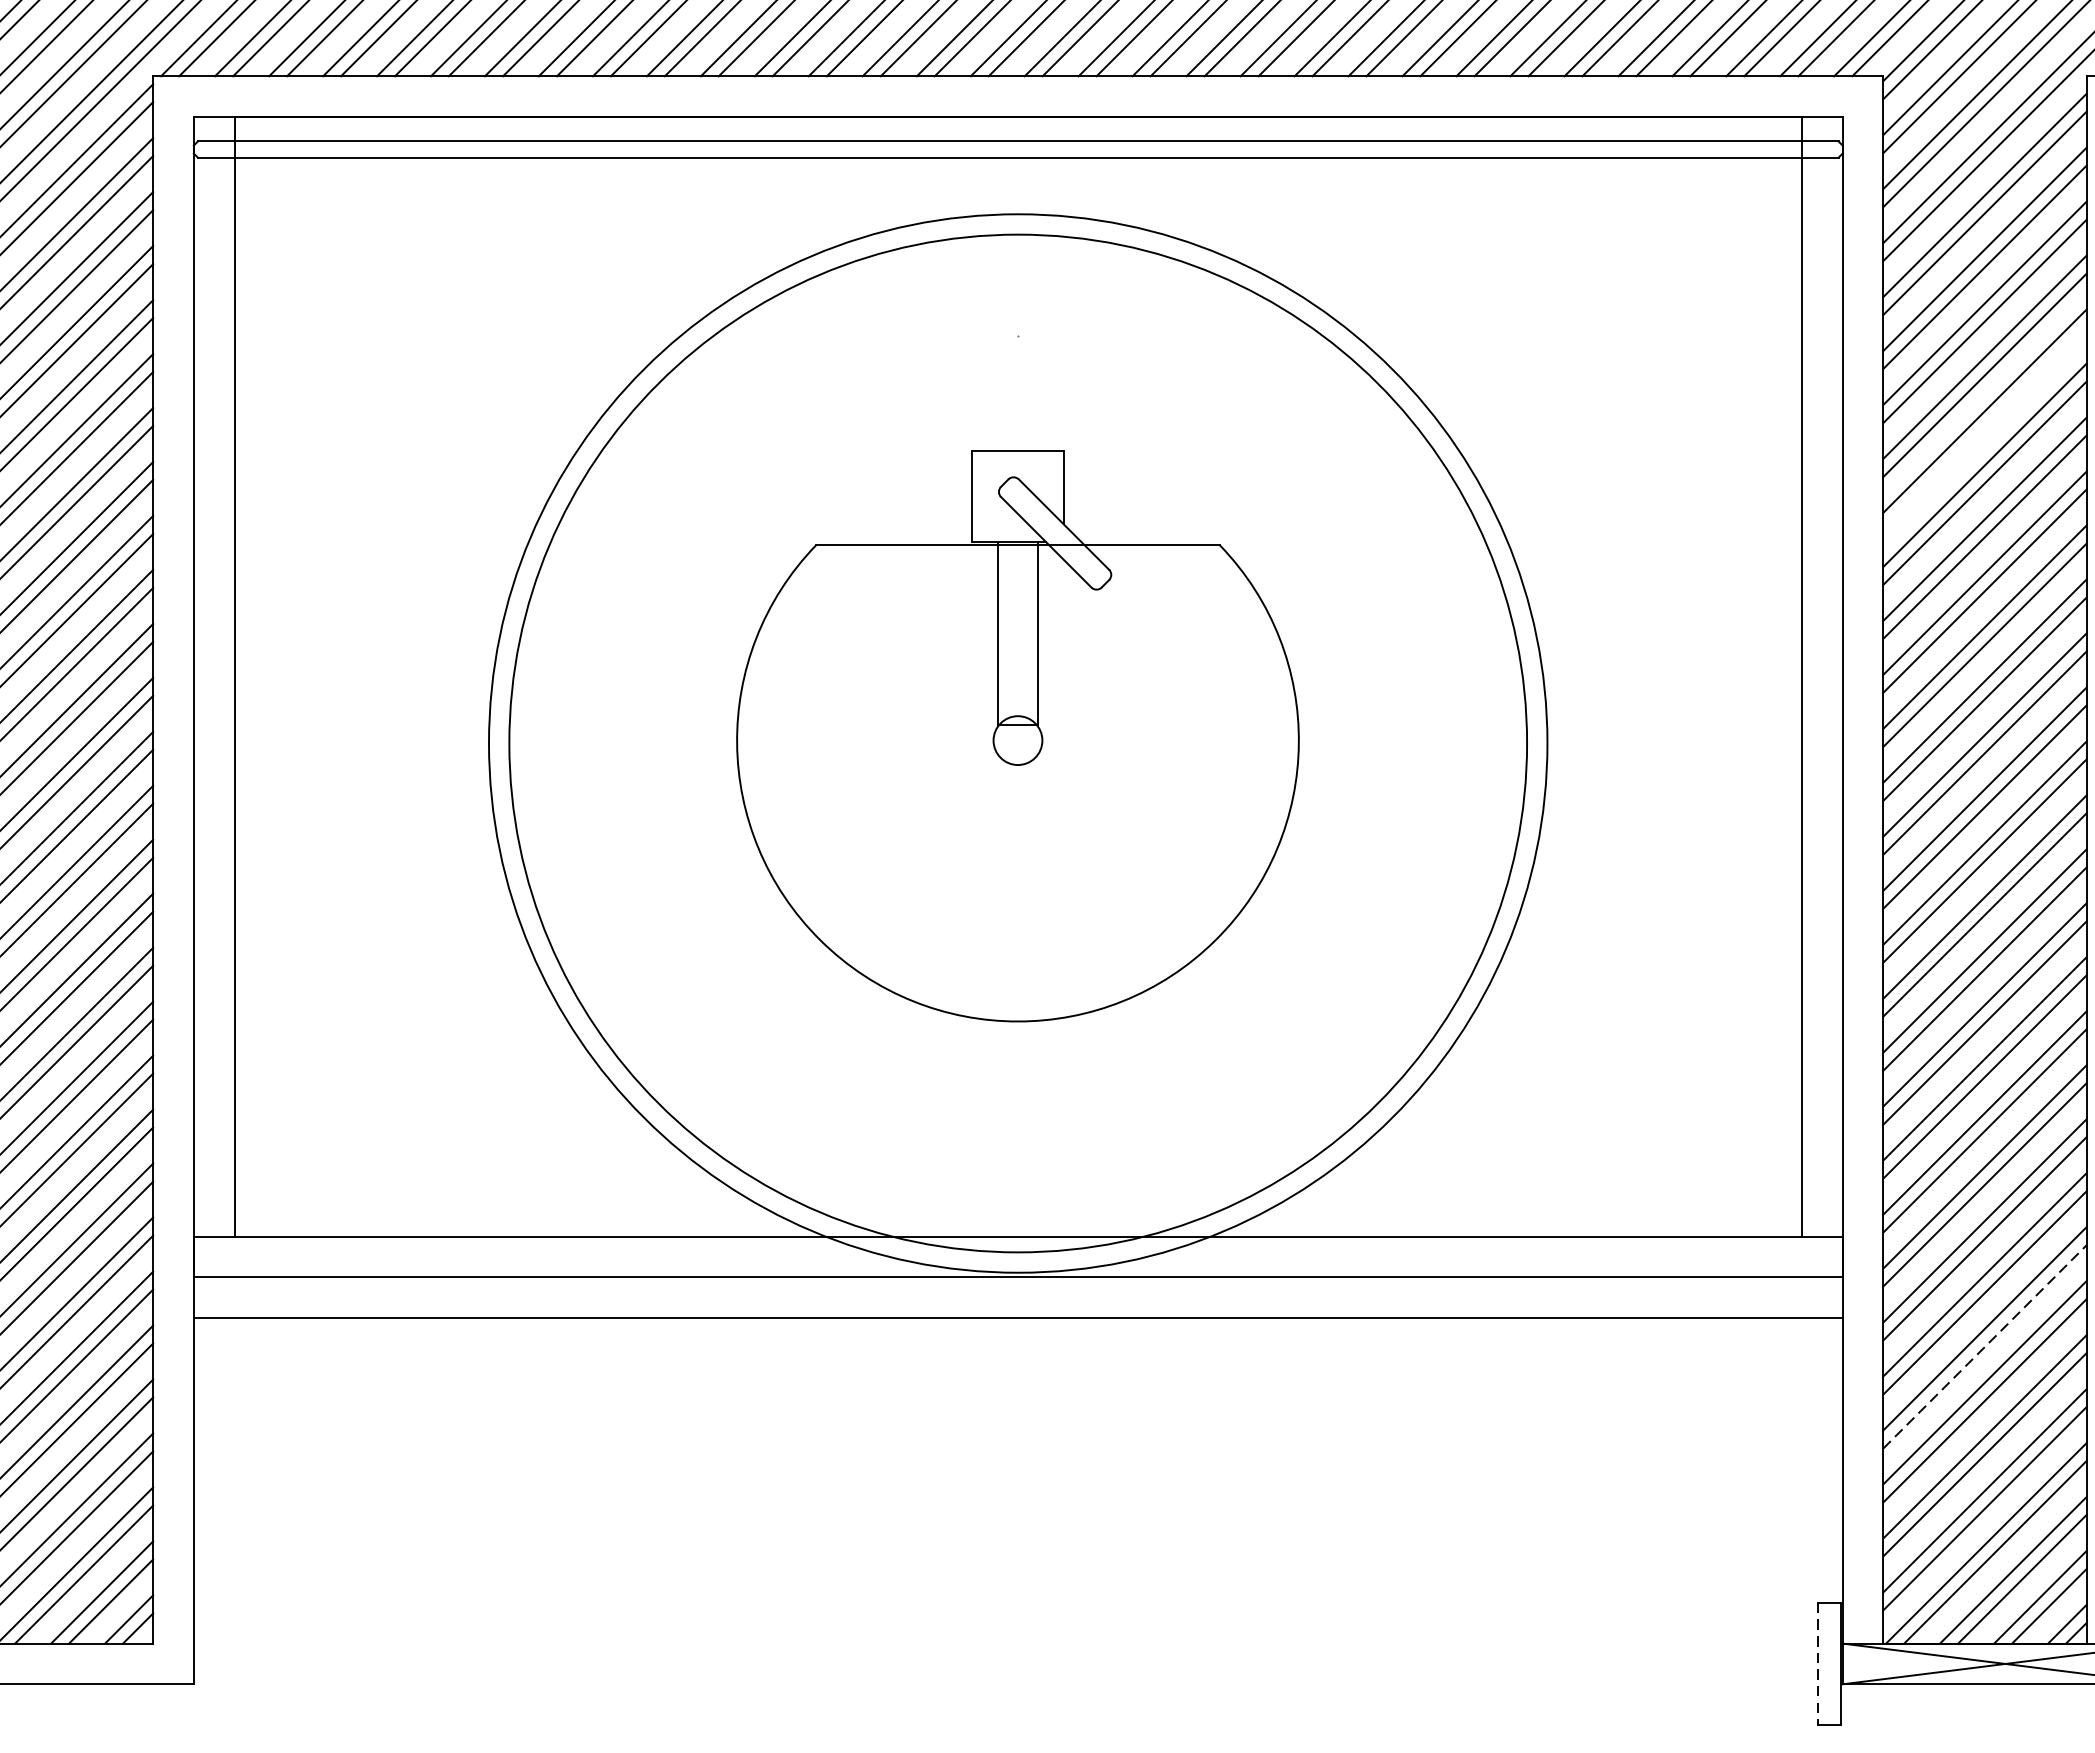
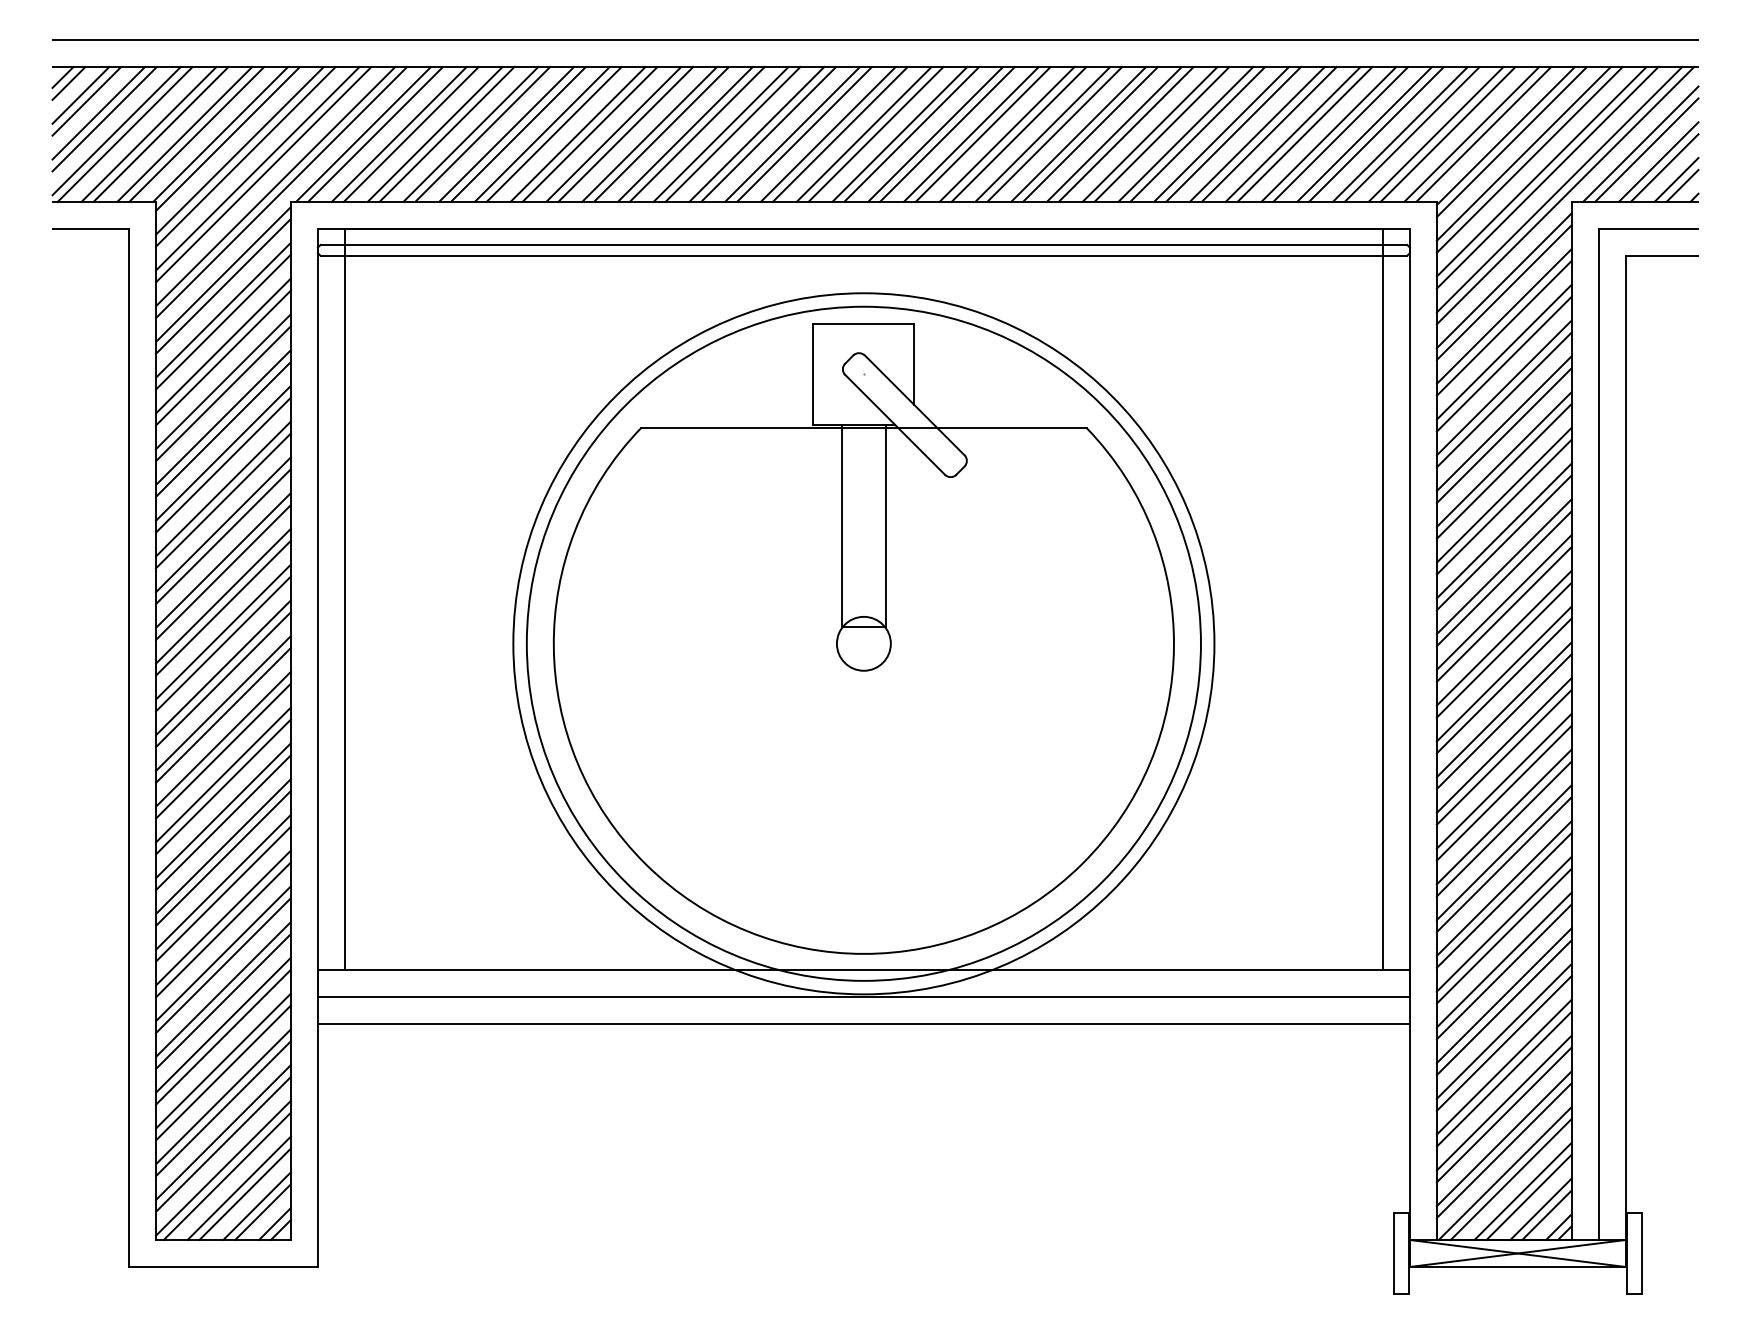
line: (1983, 429) -> (1503, 435), added
part: (1017, 735) -> (863, 638), size x1.67
line: (1985, 1346) -> (1504, 1043), dashed -> solid
line: (1817, 1663) -> (1393, 1253), dashed -> solid

